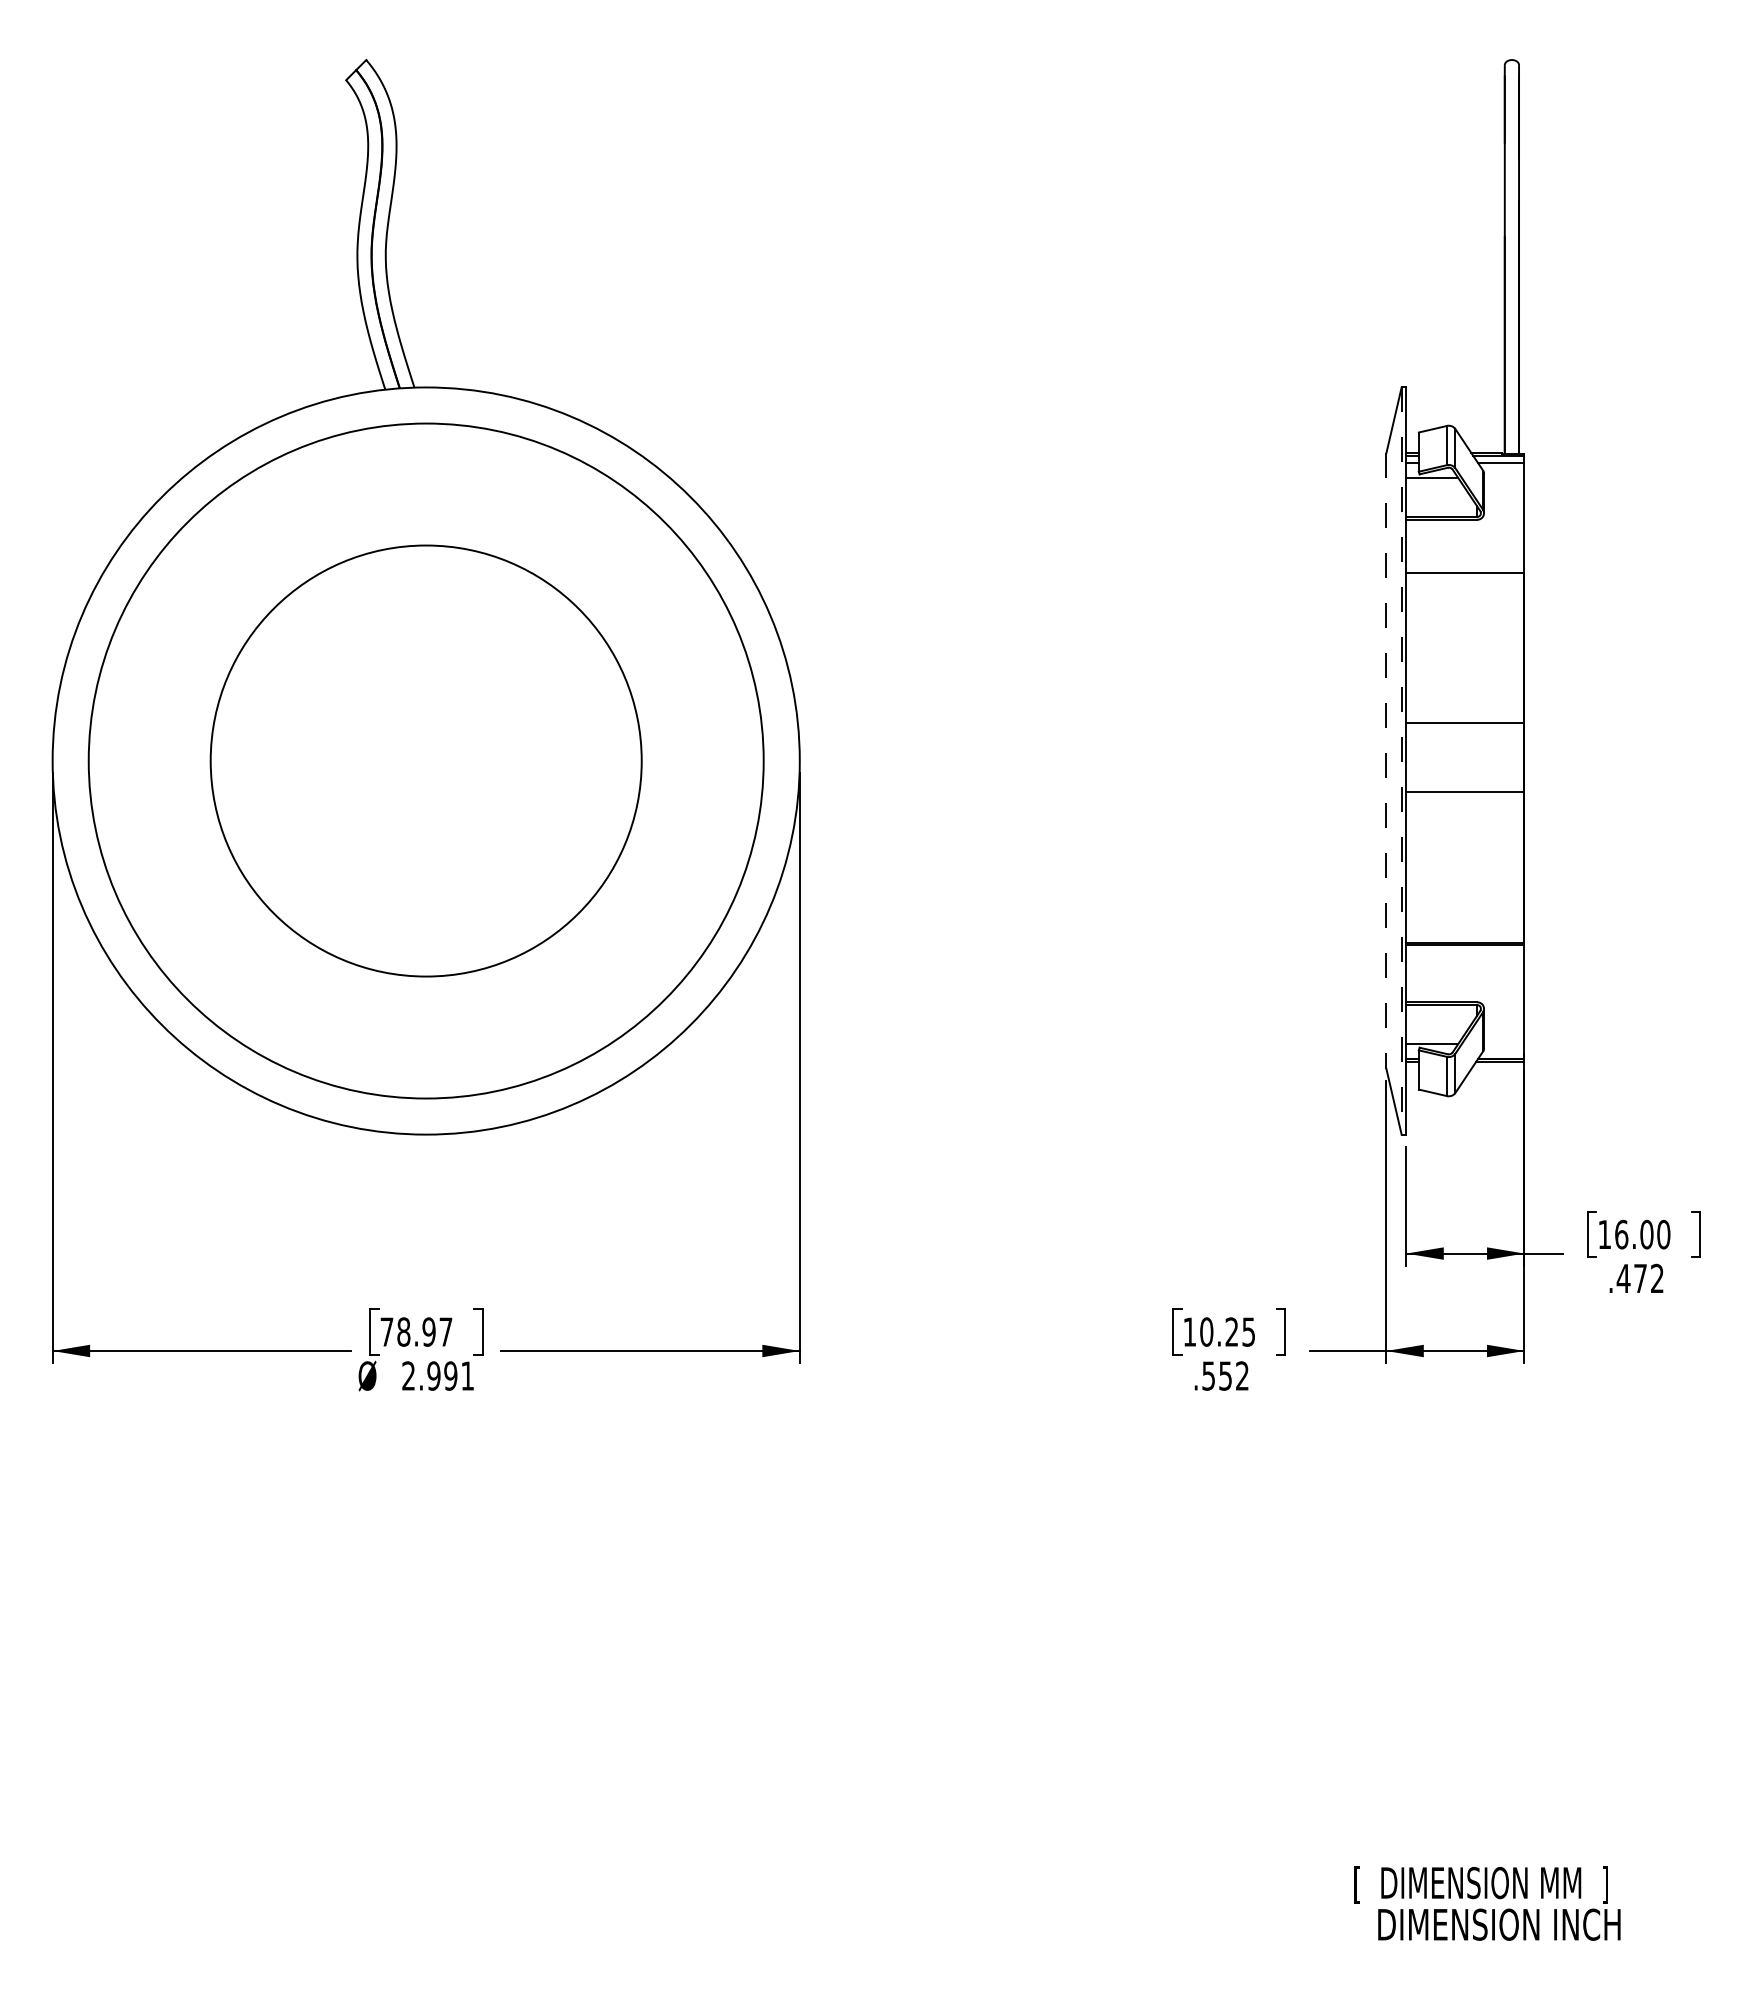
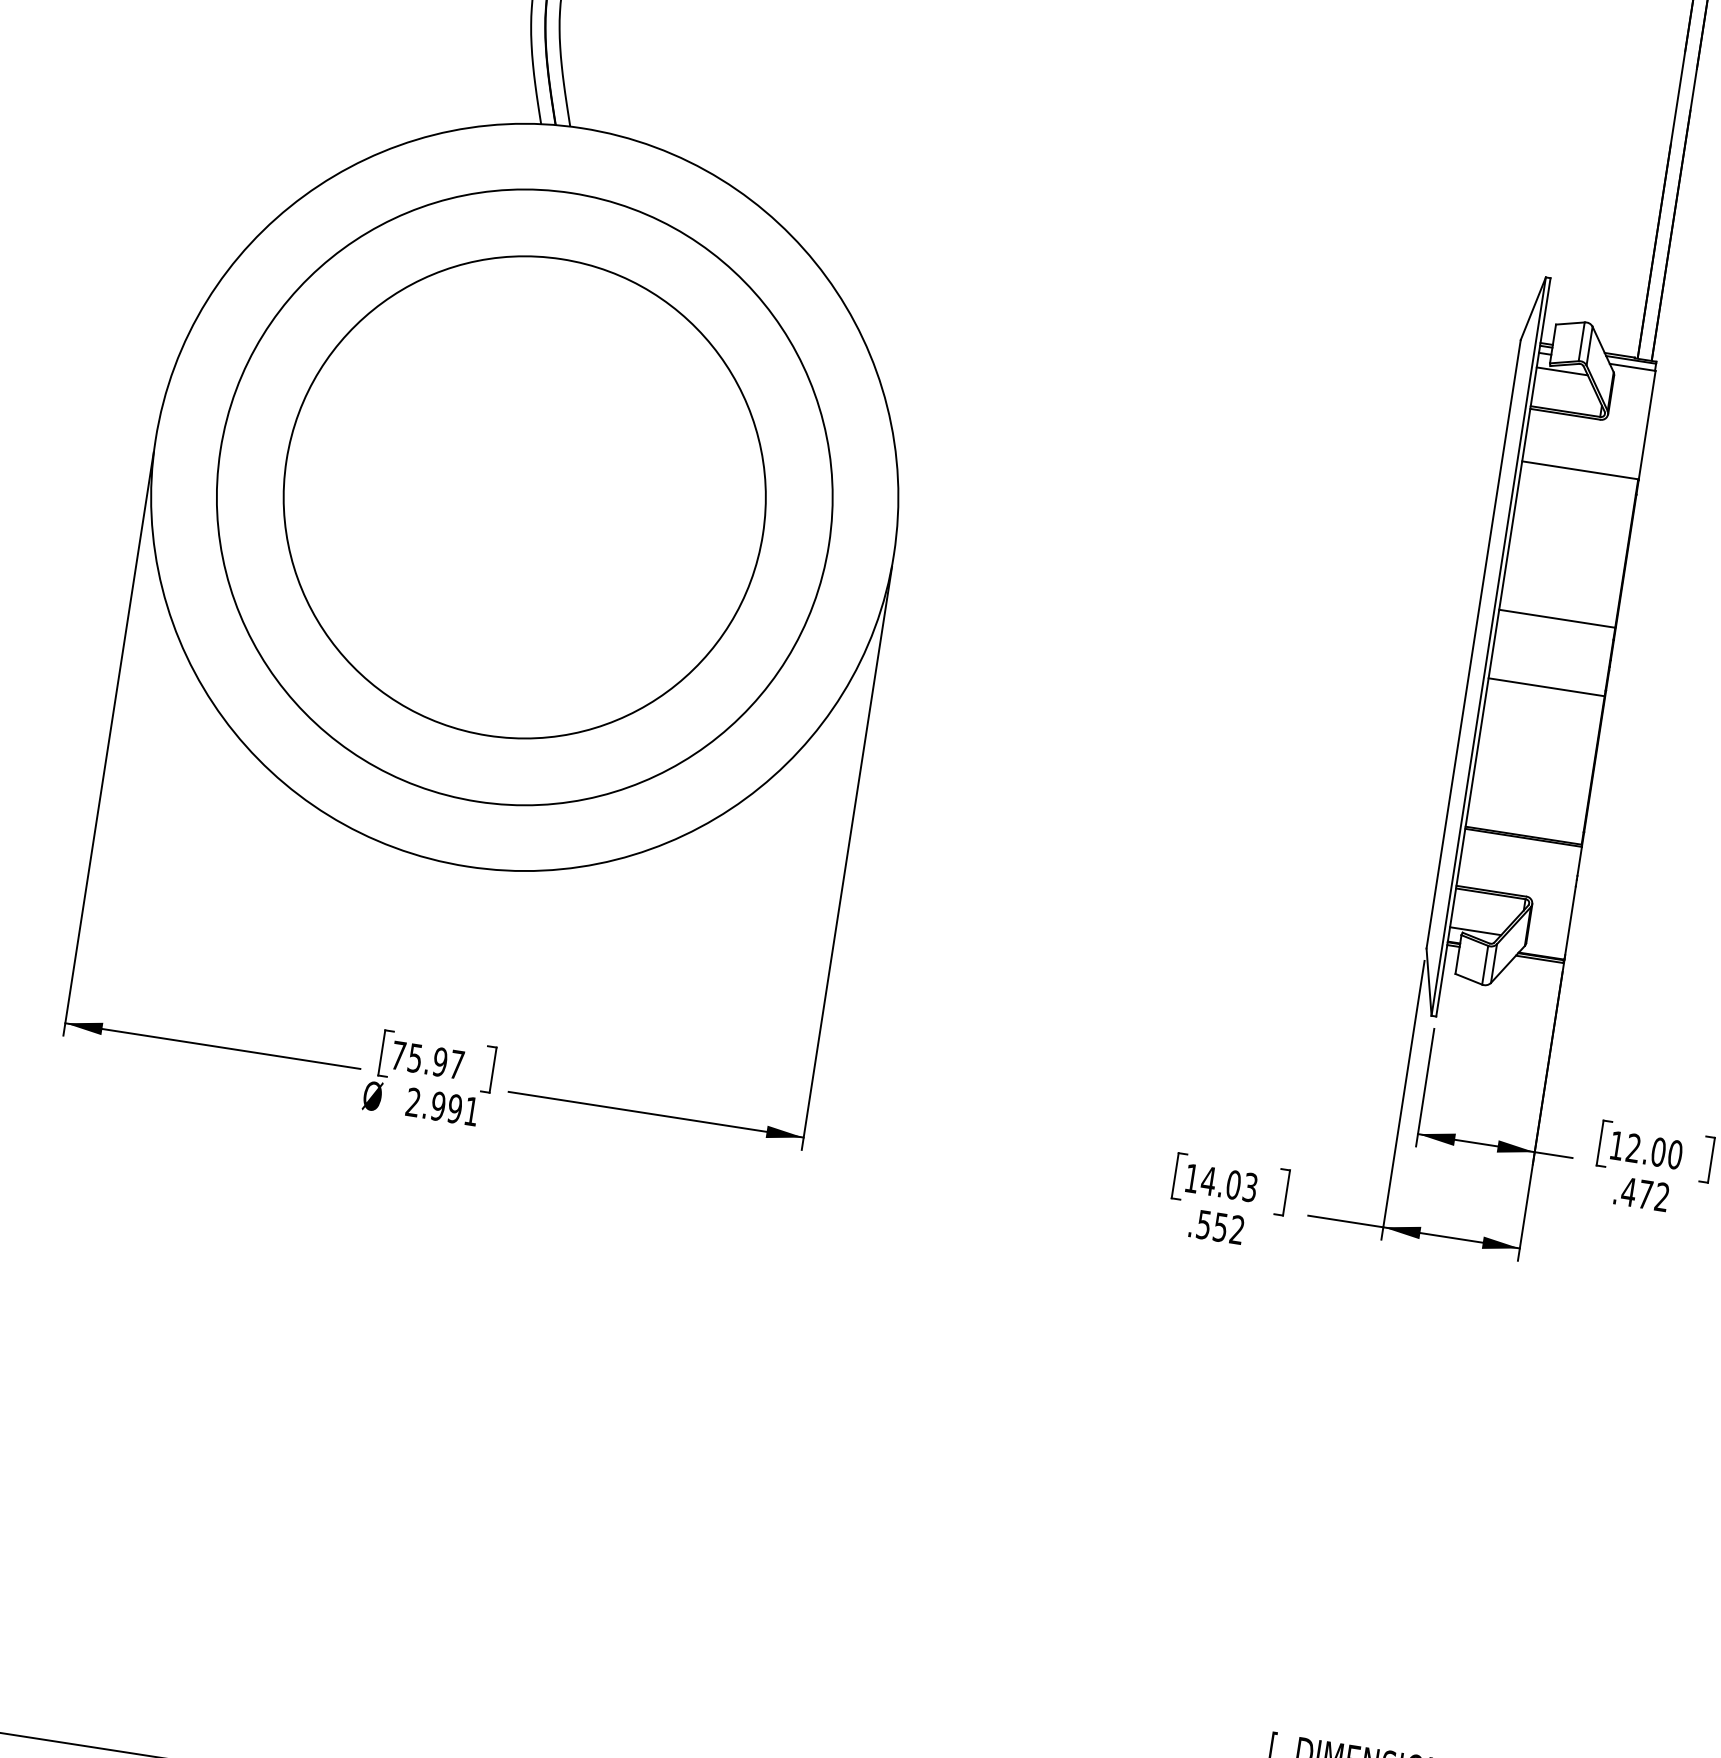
circle: (426, 760) -> (525, 496), size x0.71
circle: (426, 760) -> (525, 496), size x1.43
line: (1386, 761) -> (1473, 644), dashed -> solid
line: (1401, 761) -> (1488, 647), dashed -> solid
text: (1621, 1234) -> (1633, 1148), 16.00 -> 12.00
text: (403, 1331) -> (415, 1057), 78.97 -> 75.97
text: (1227, 1331) -> (1229, 1183), 10.25 -> 14.03

